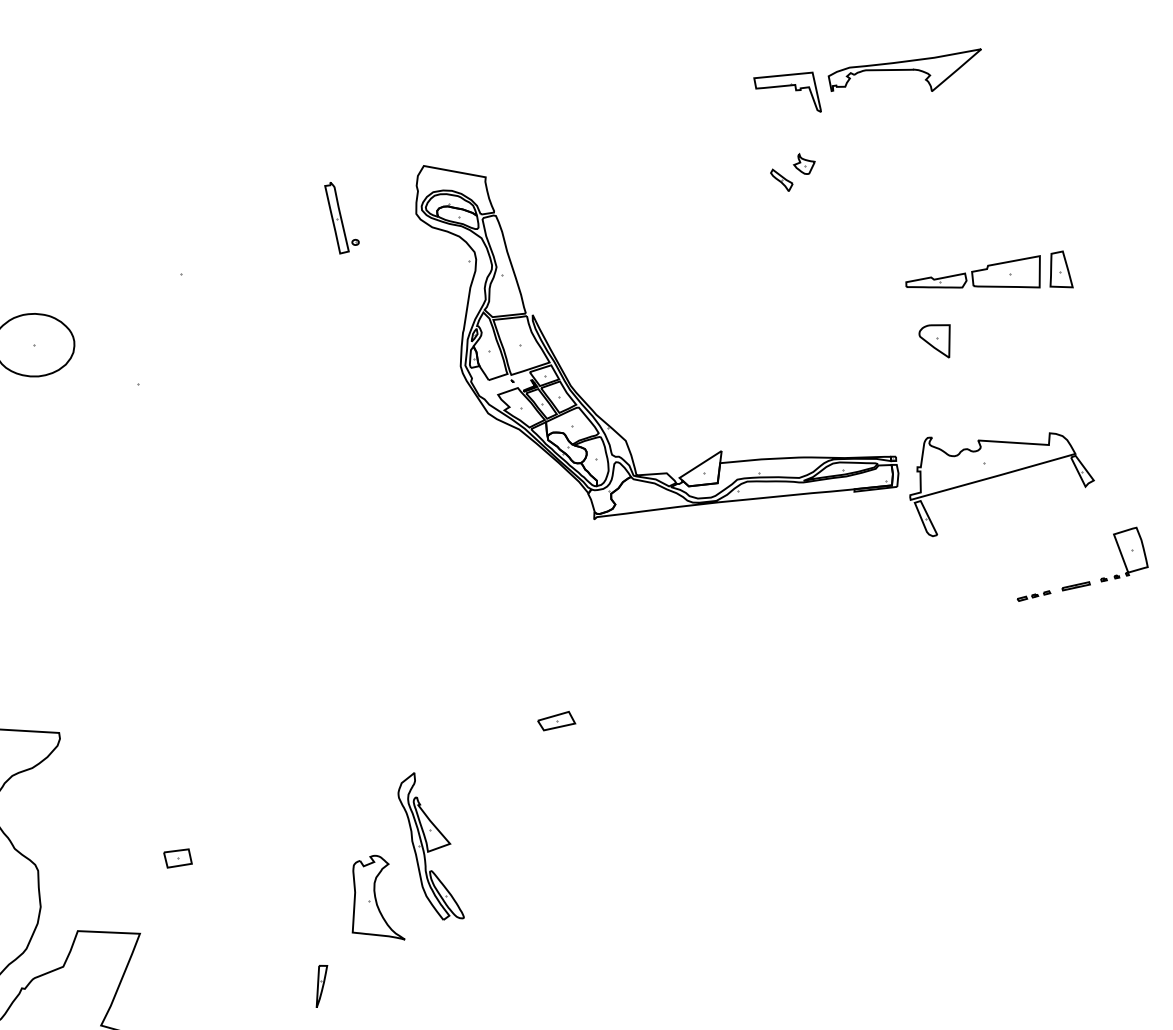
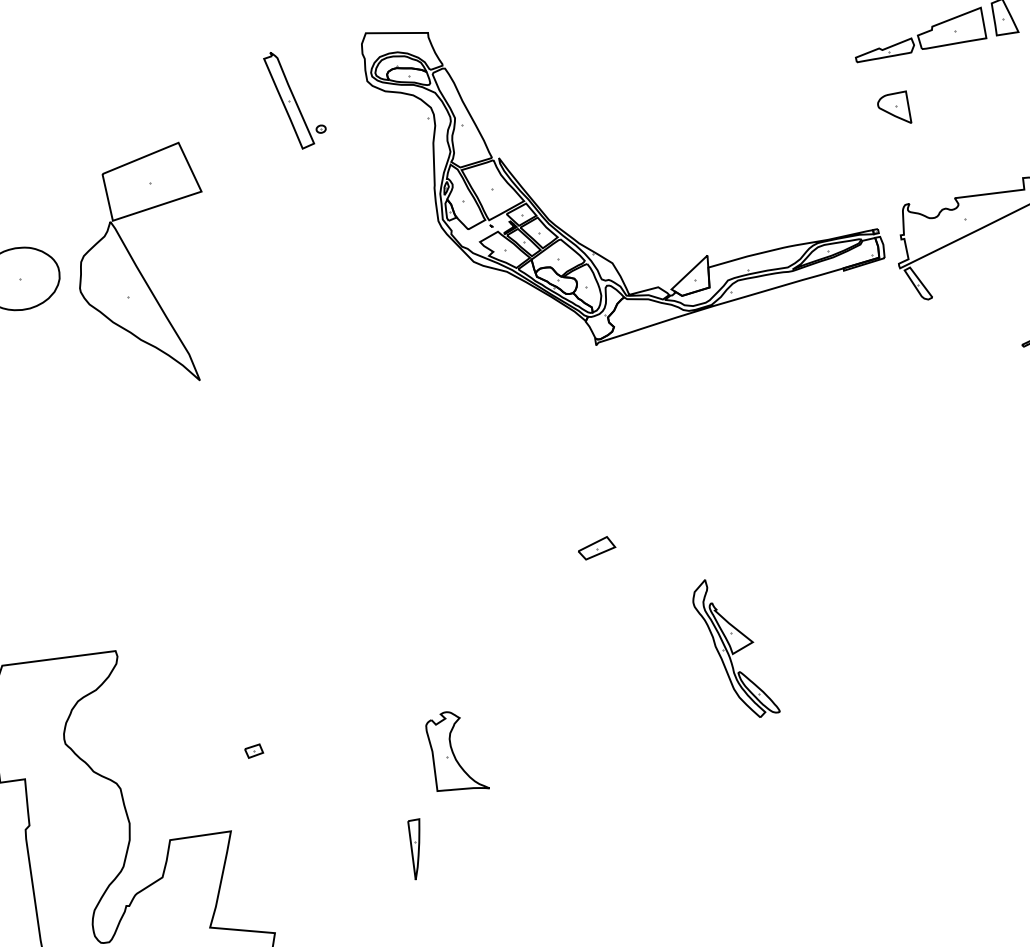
part: (341, 217) -> (295, 98), size x1.43
part: (155, 360) -> (140, 271), added
part: (430, 846) -> (734, 648), moved
part: (177, 858) -> (253, 751), size x0.62
part: (321, 986) -> (417, 849), size x1.43

